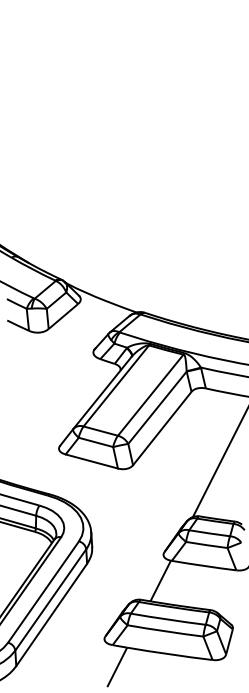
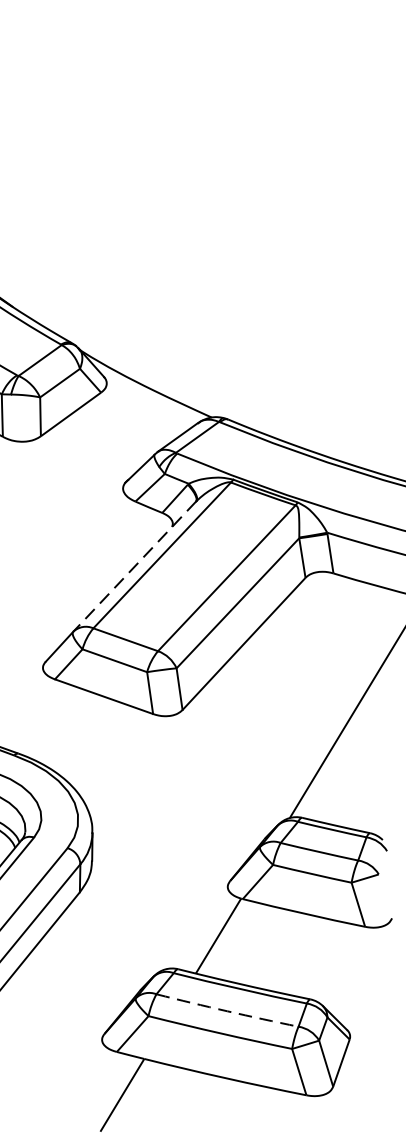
line: (102, 392) -> (134, 565), solid -> dashed
arc: (168, 619) -> (227, 1011), solid -> dashed

